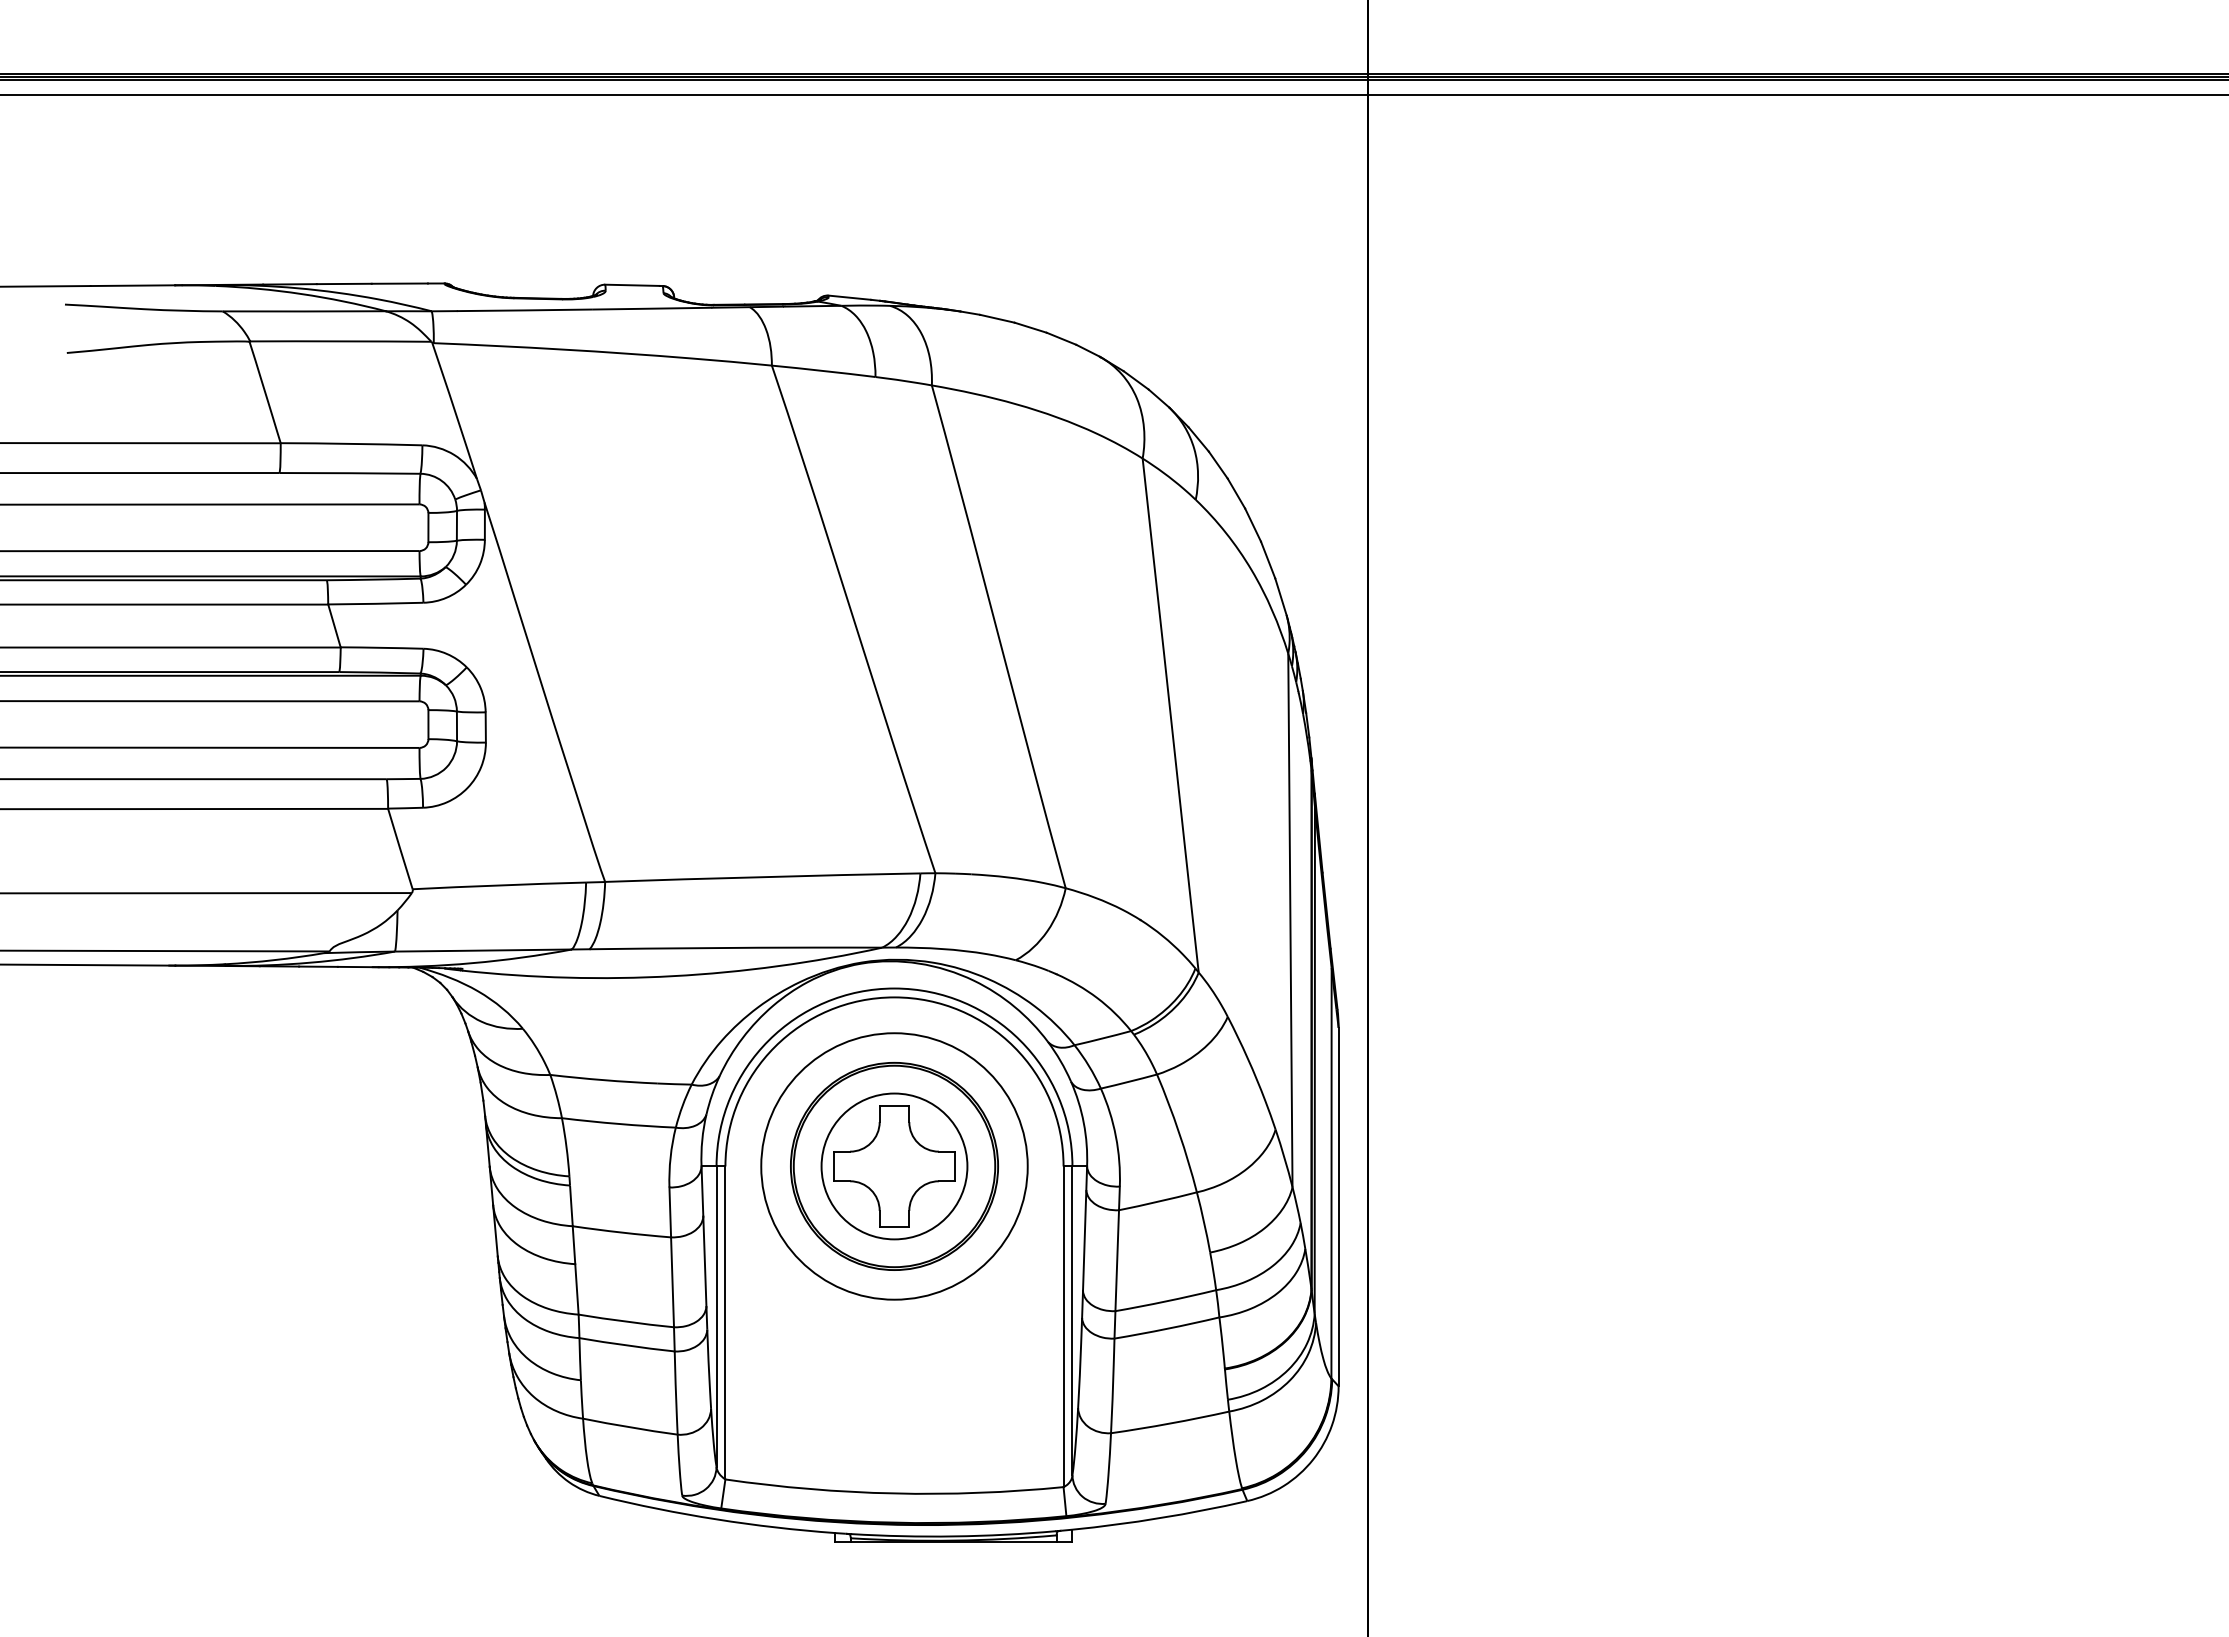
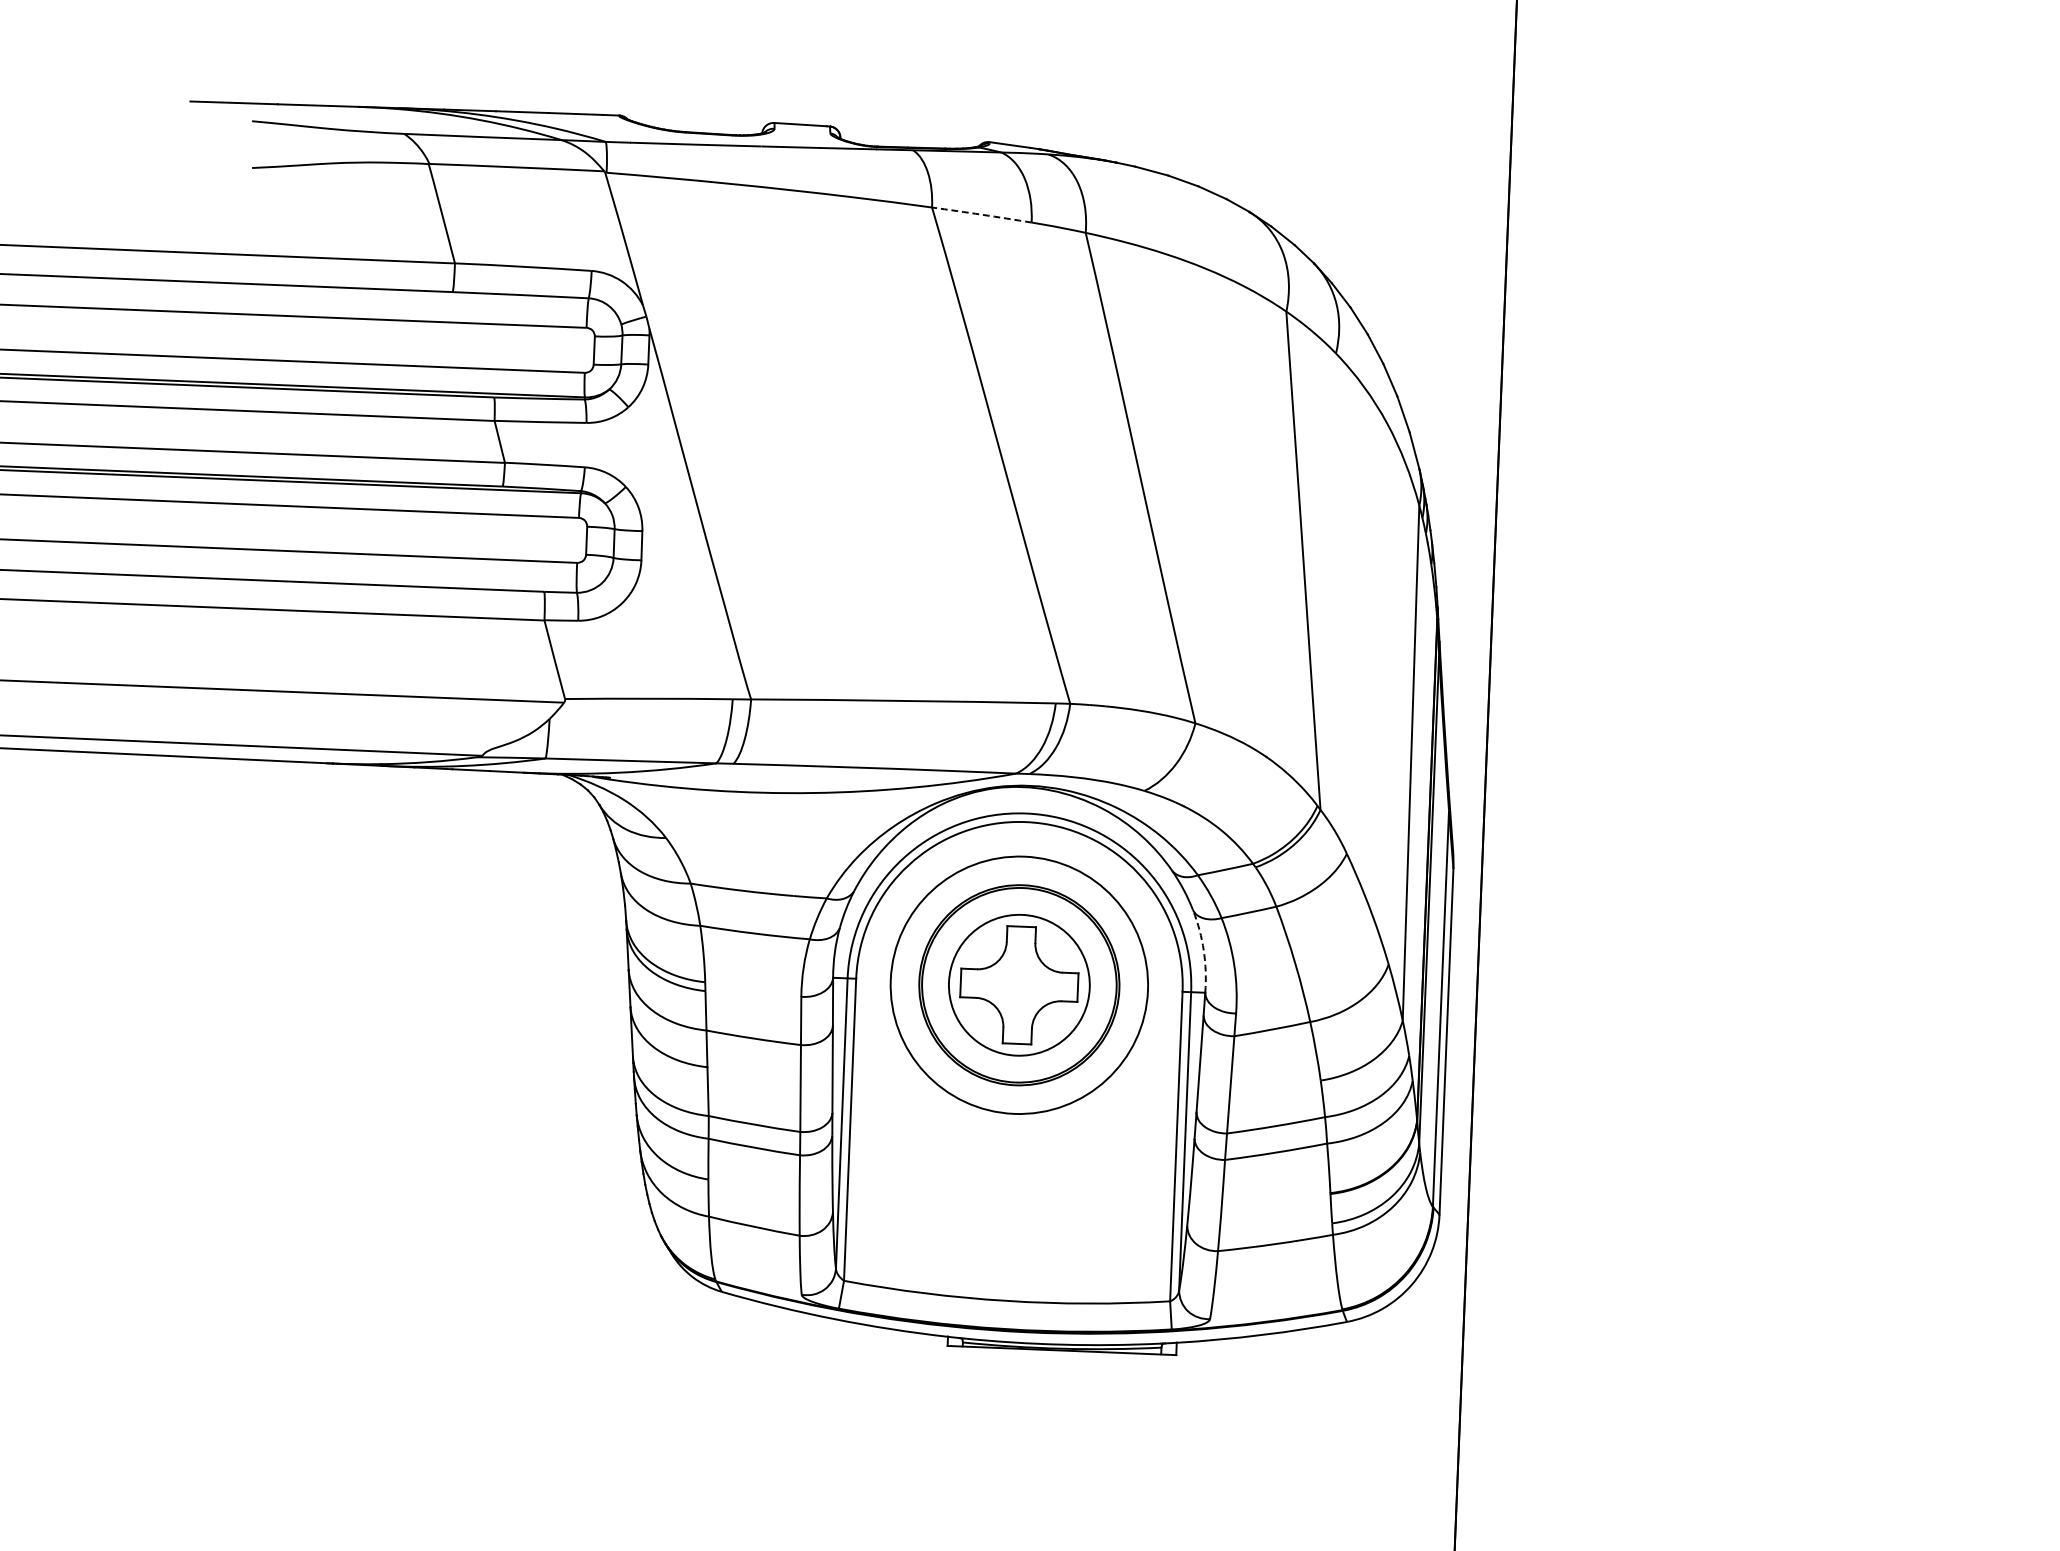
arc: (823, 371) -> (981, 215), solid -> dashed
arc: (1083, 1123) -> (1203, 951), solid -> dashed

